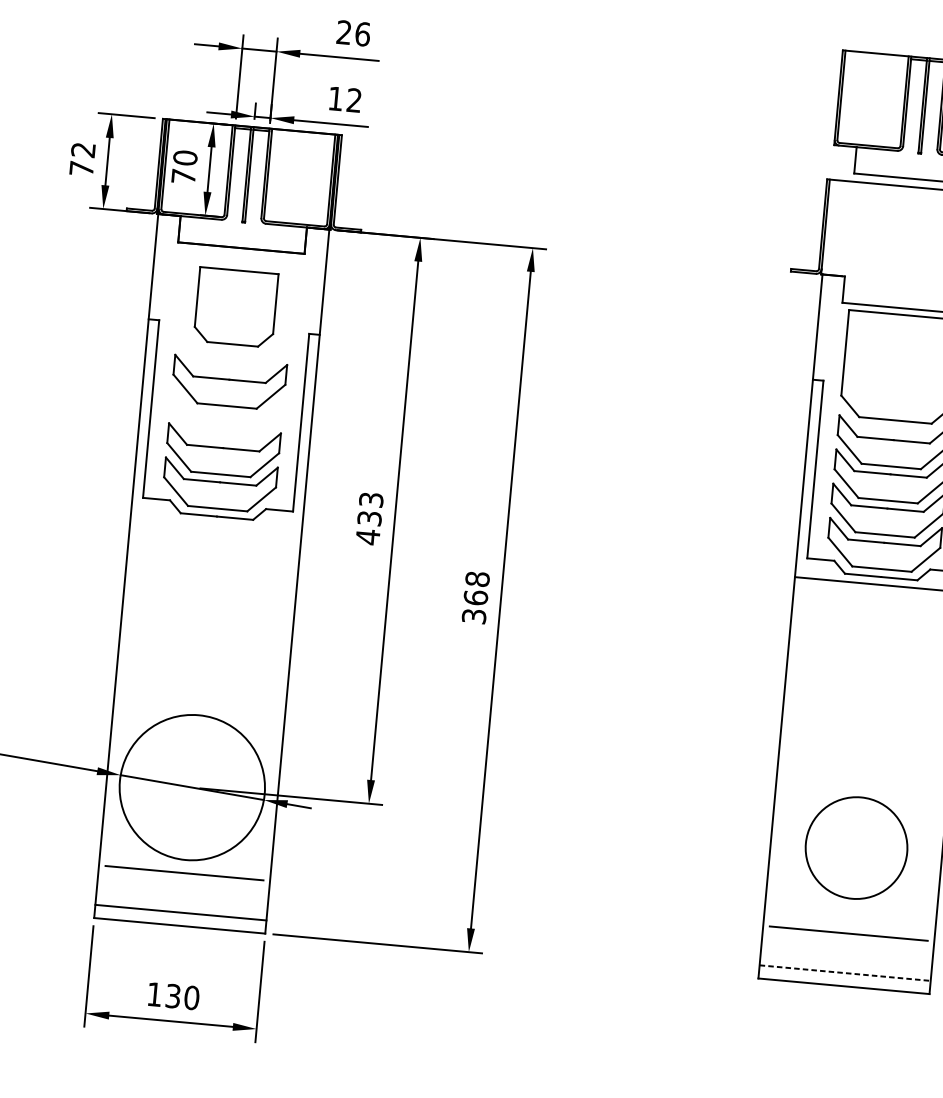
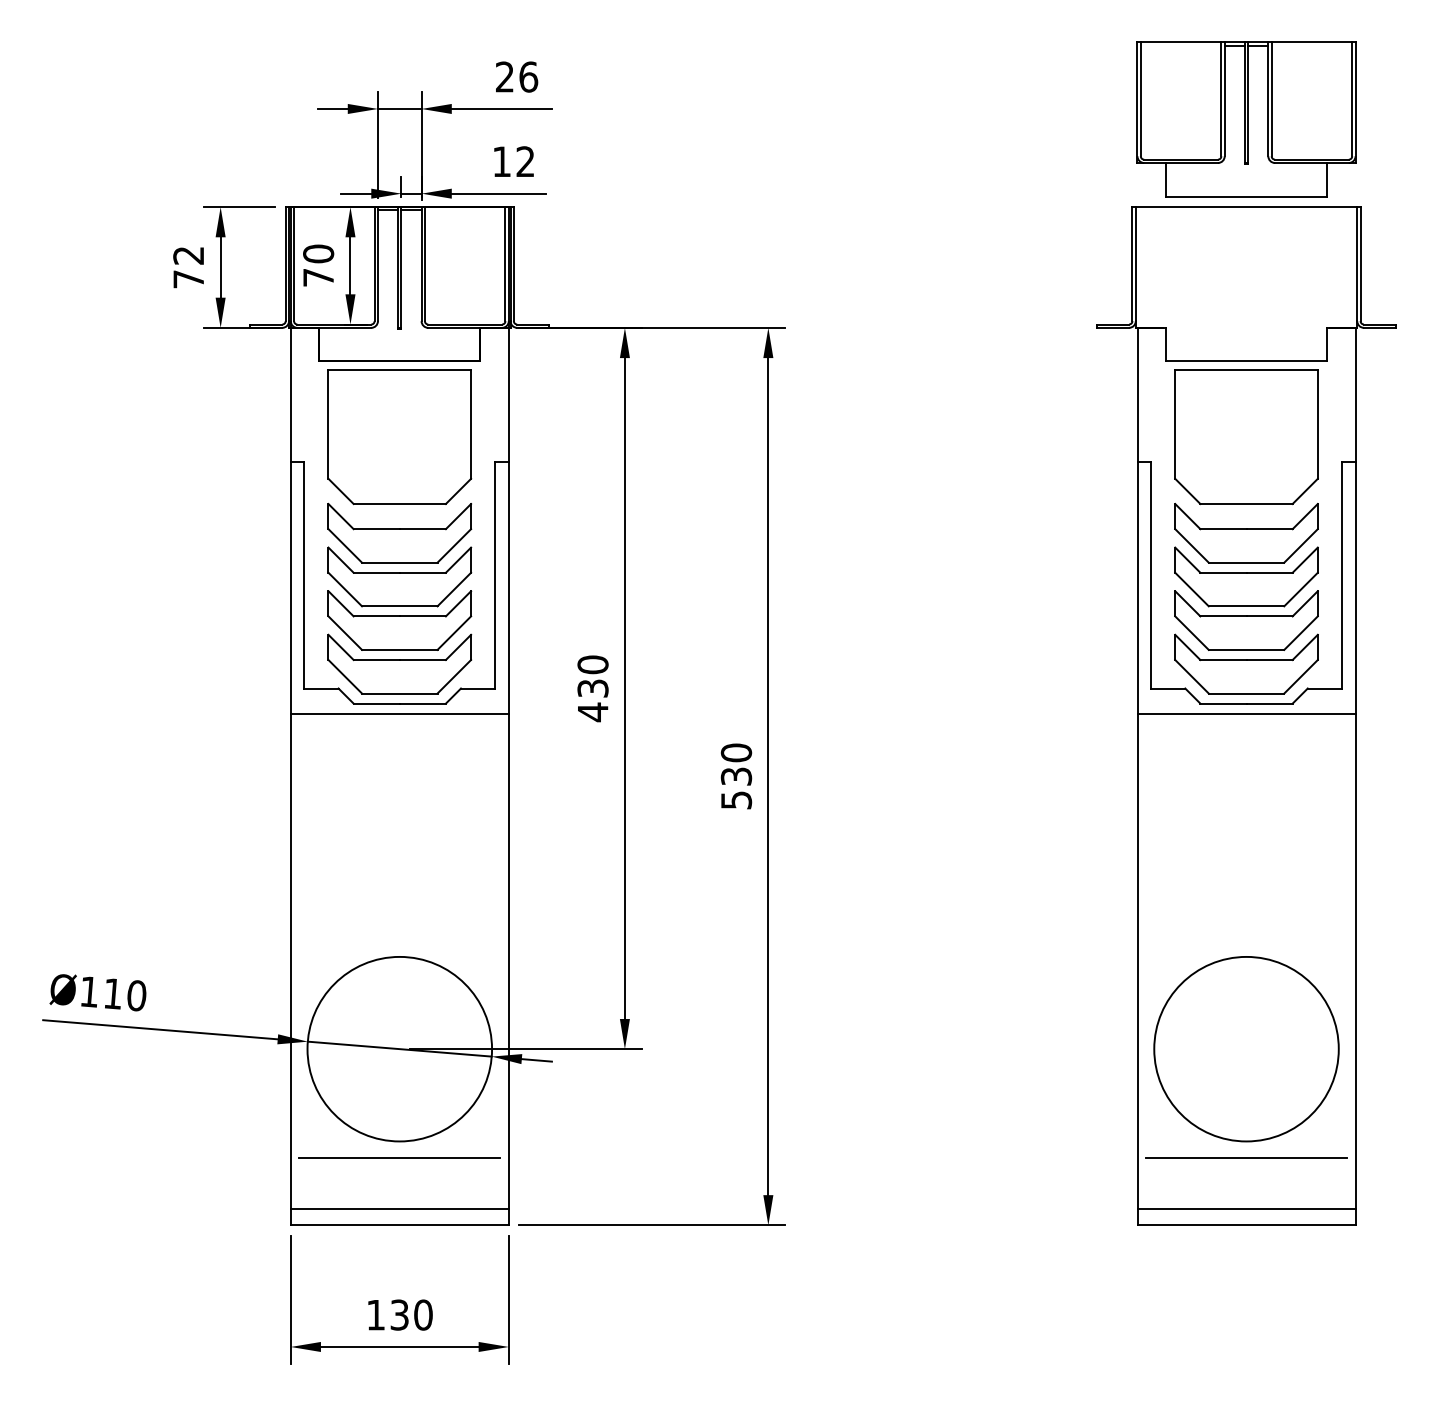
part: (235, 307) -> (399, 437), size x1.43
part: (225, 416) -> (399, 576), added
text: (370, 499) -> (592, 664), 433 -> 430
line: (216, 524) -> (399, 713), added
text: (475, 596) -> (736, 775), 368 -> 530
circle: (856, 847) -> (1246, 1048), size x1.43
line: (845, 973) -> (1247, 1208), dashed -> solid

